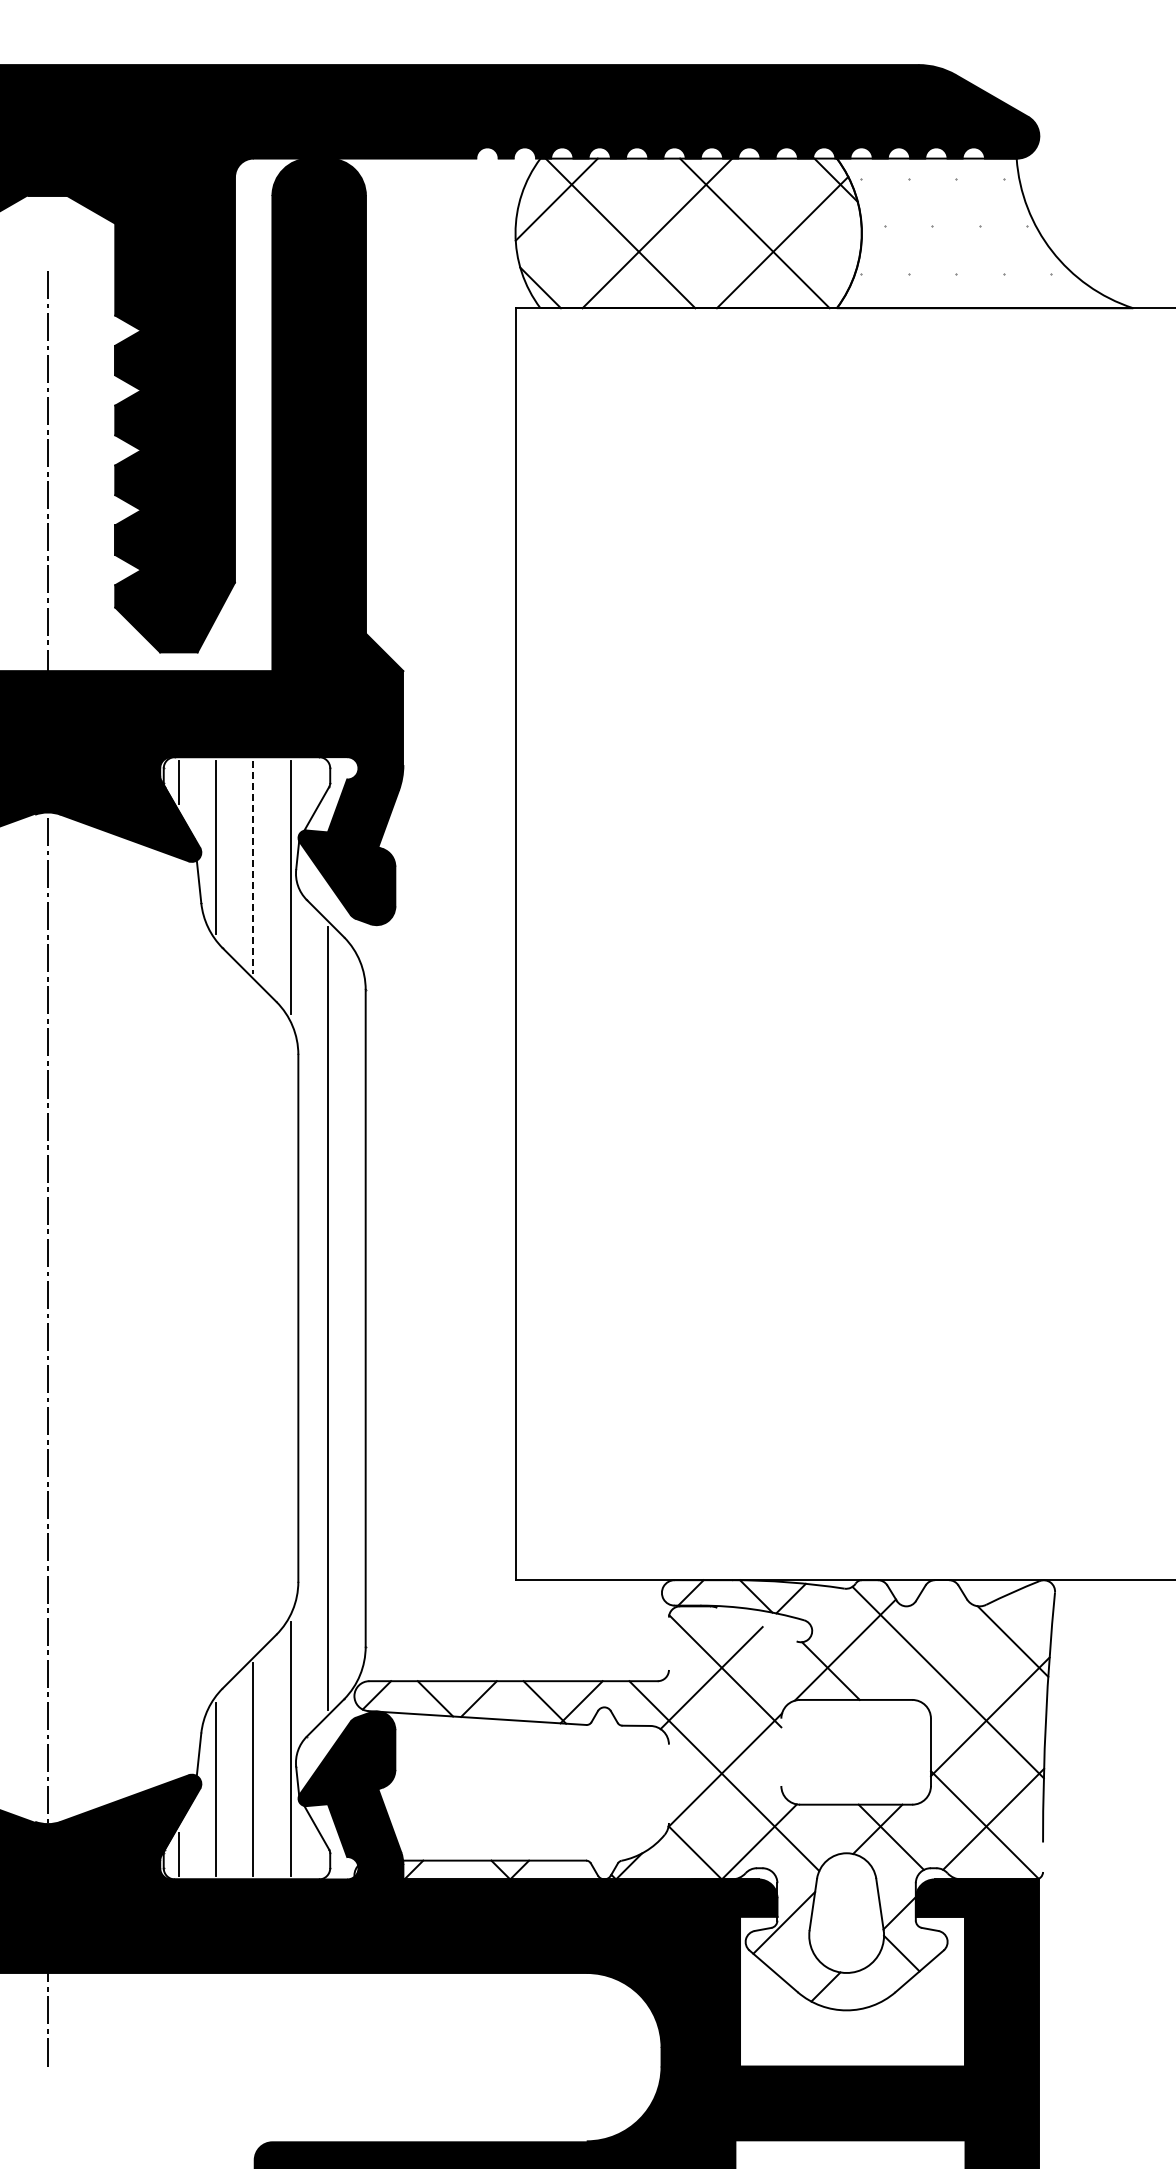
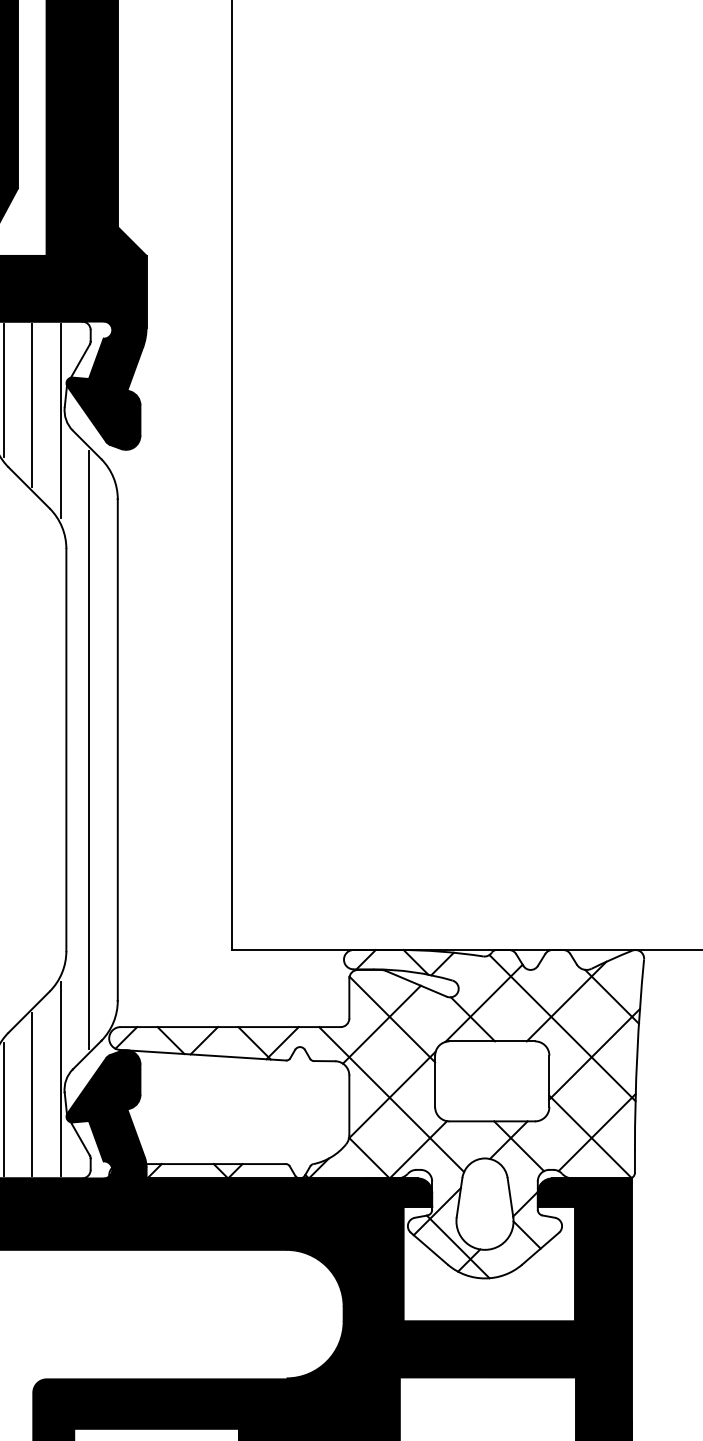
line: (253, 867) -> (32, 405), dashed -> solid
line: (756, 1624) -> (416, 983), added
line: (668, 1643) -> (348, 998), added
line: (953, 1647) -> (566, 1001), added
line: (781, 1751) -> (435, 1080), added
line: (668, 1783) -> (348, 1105), added
line: (1043, 1856) -> (635, 1160), added
line: (811, 1969) -> (458, 1247), added

